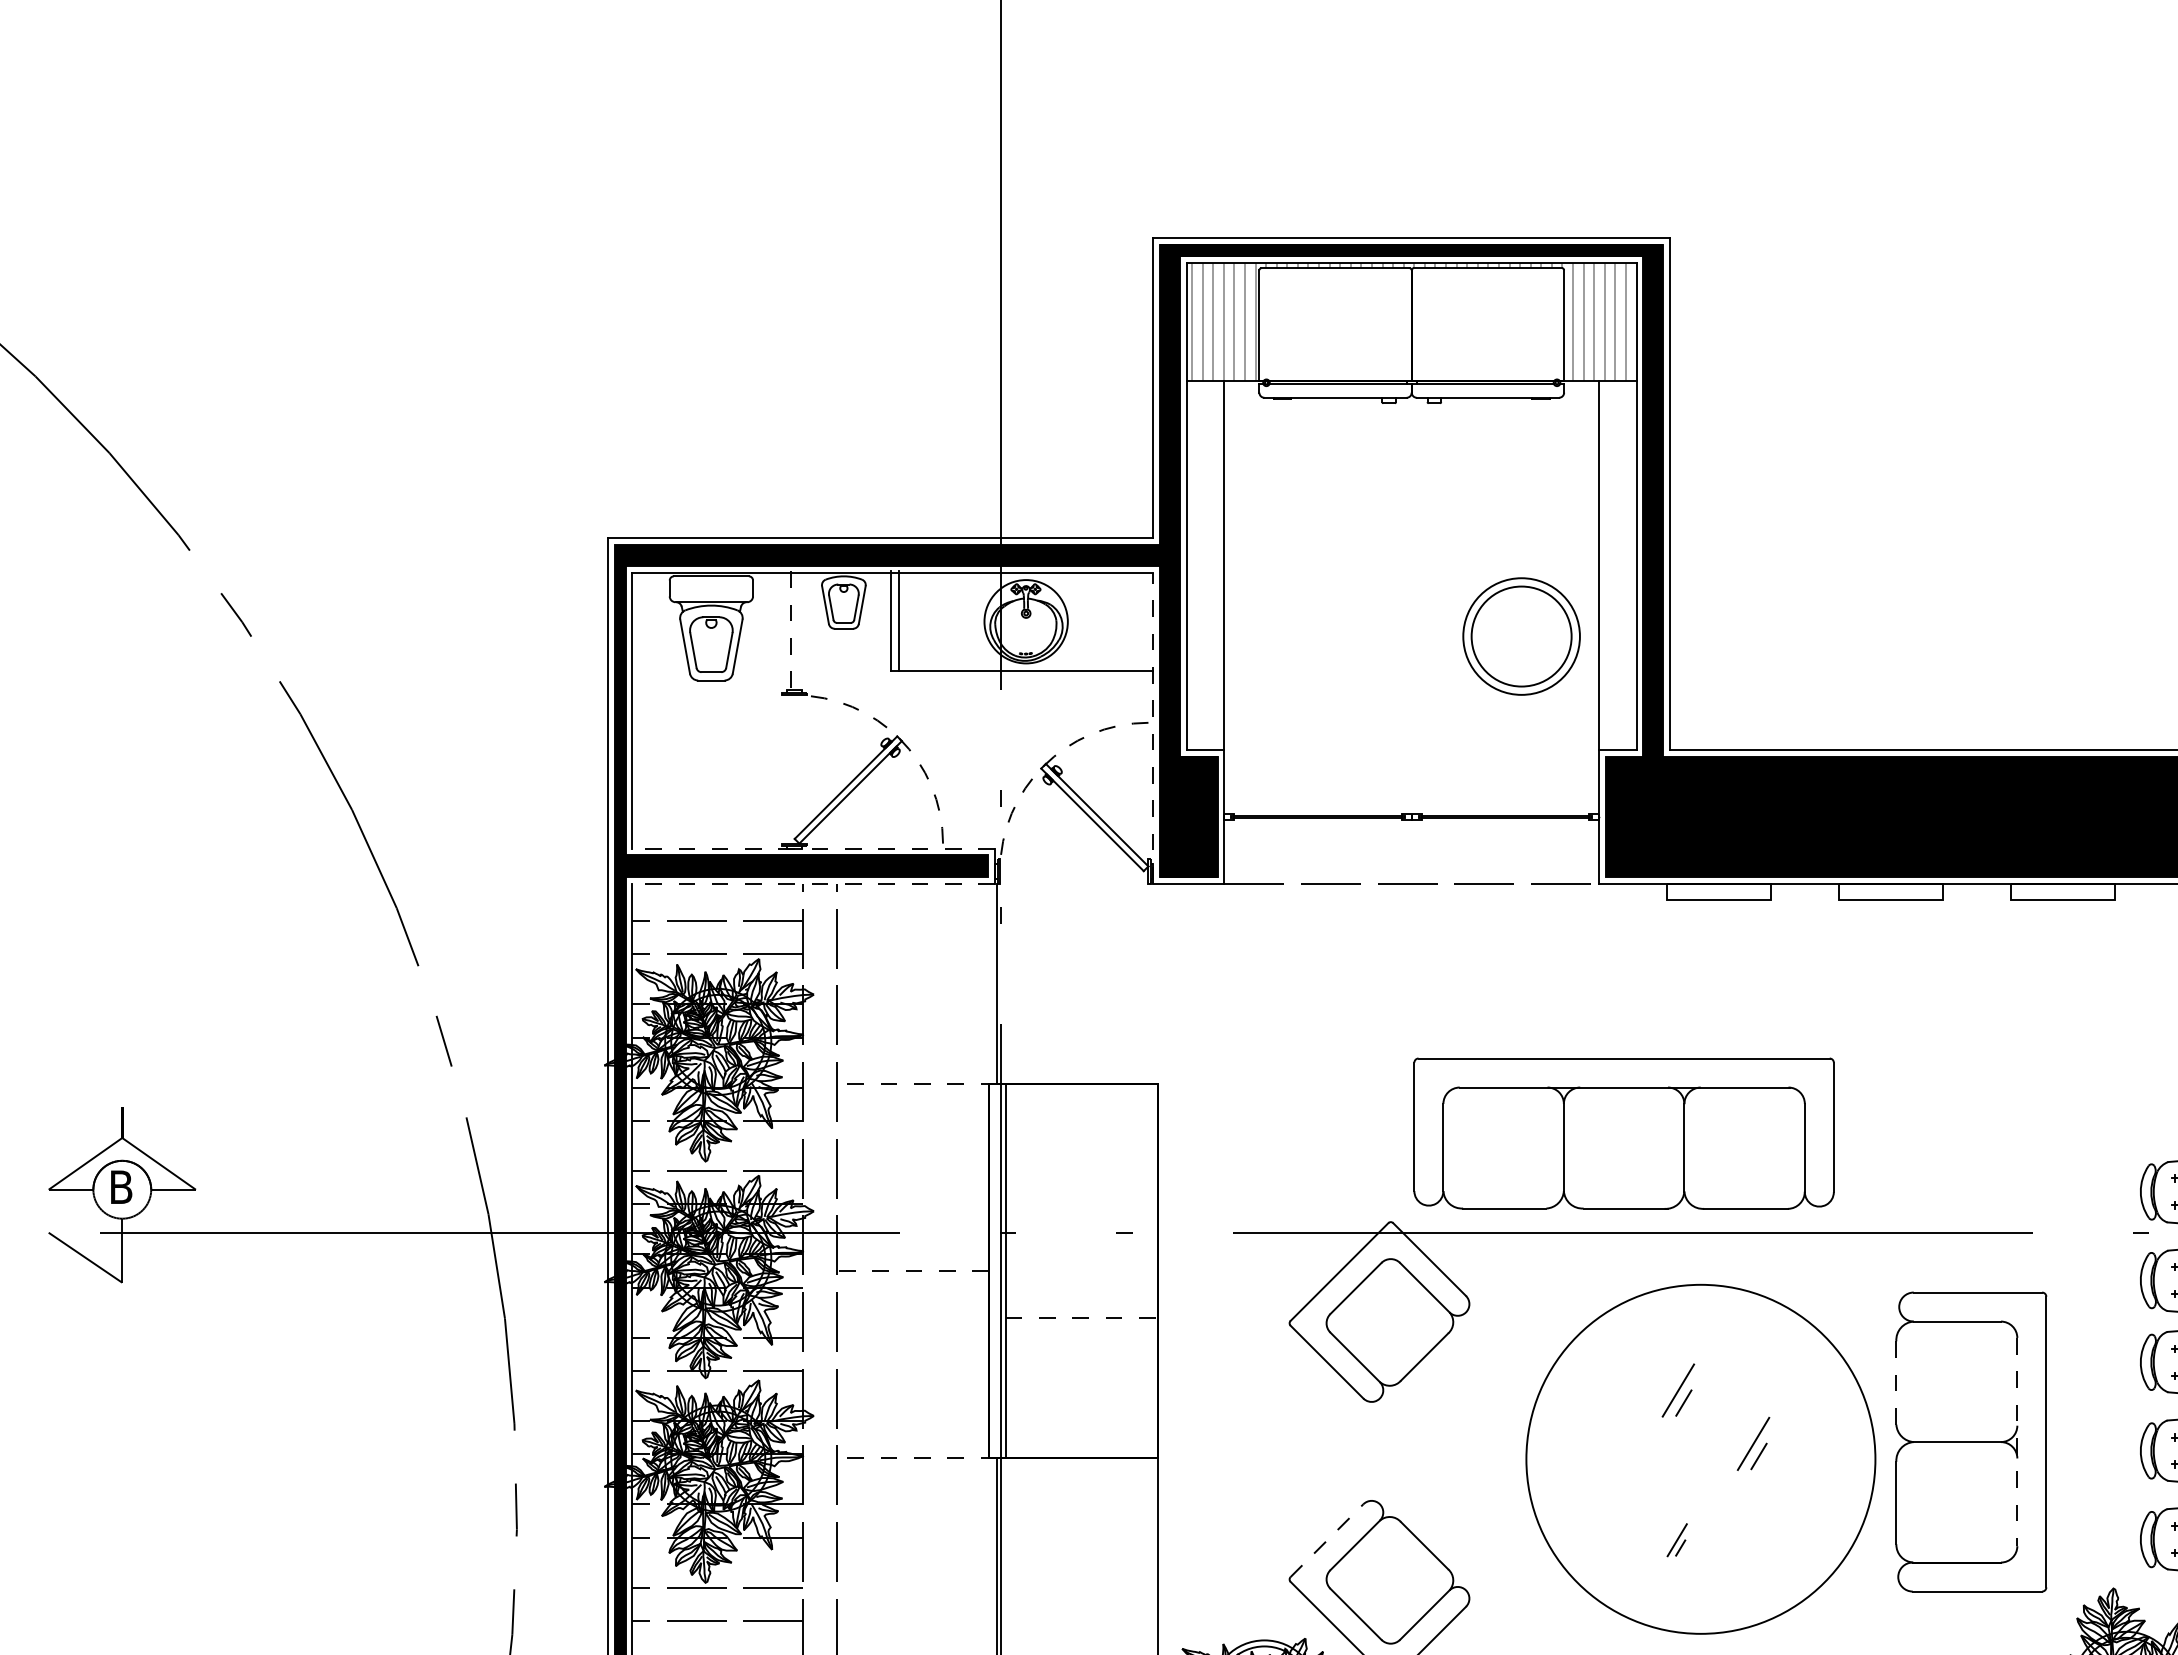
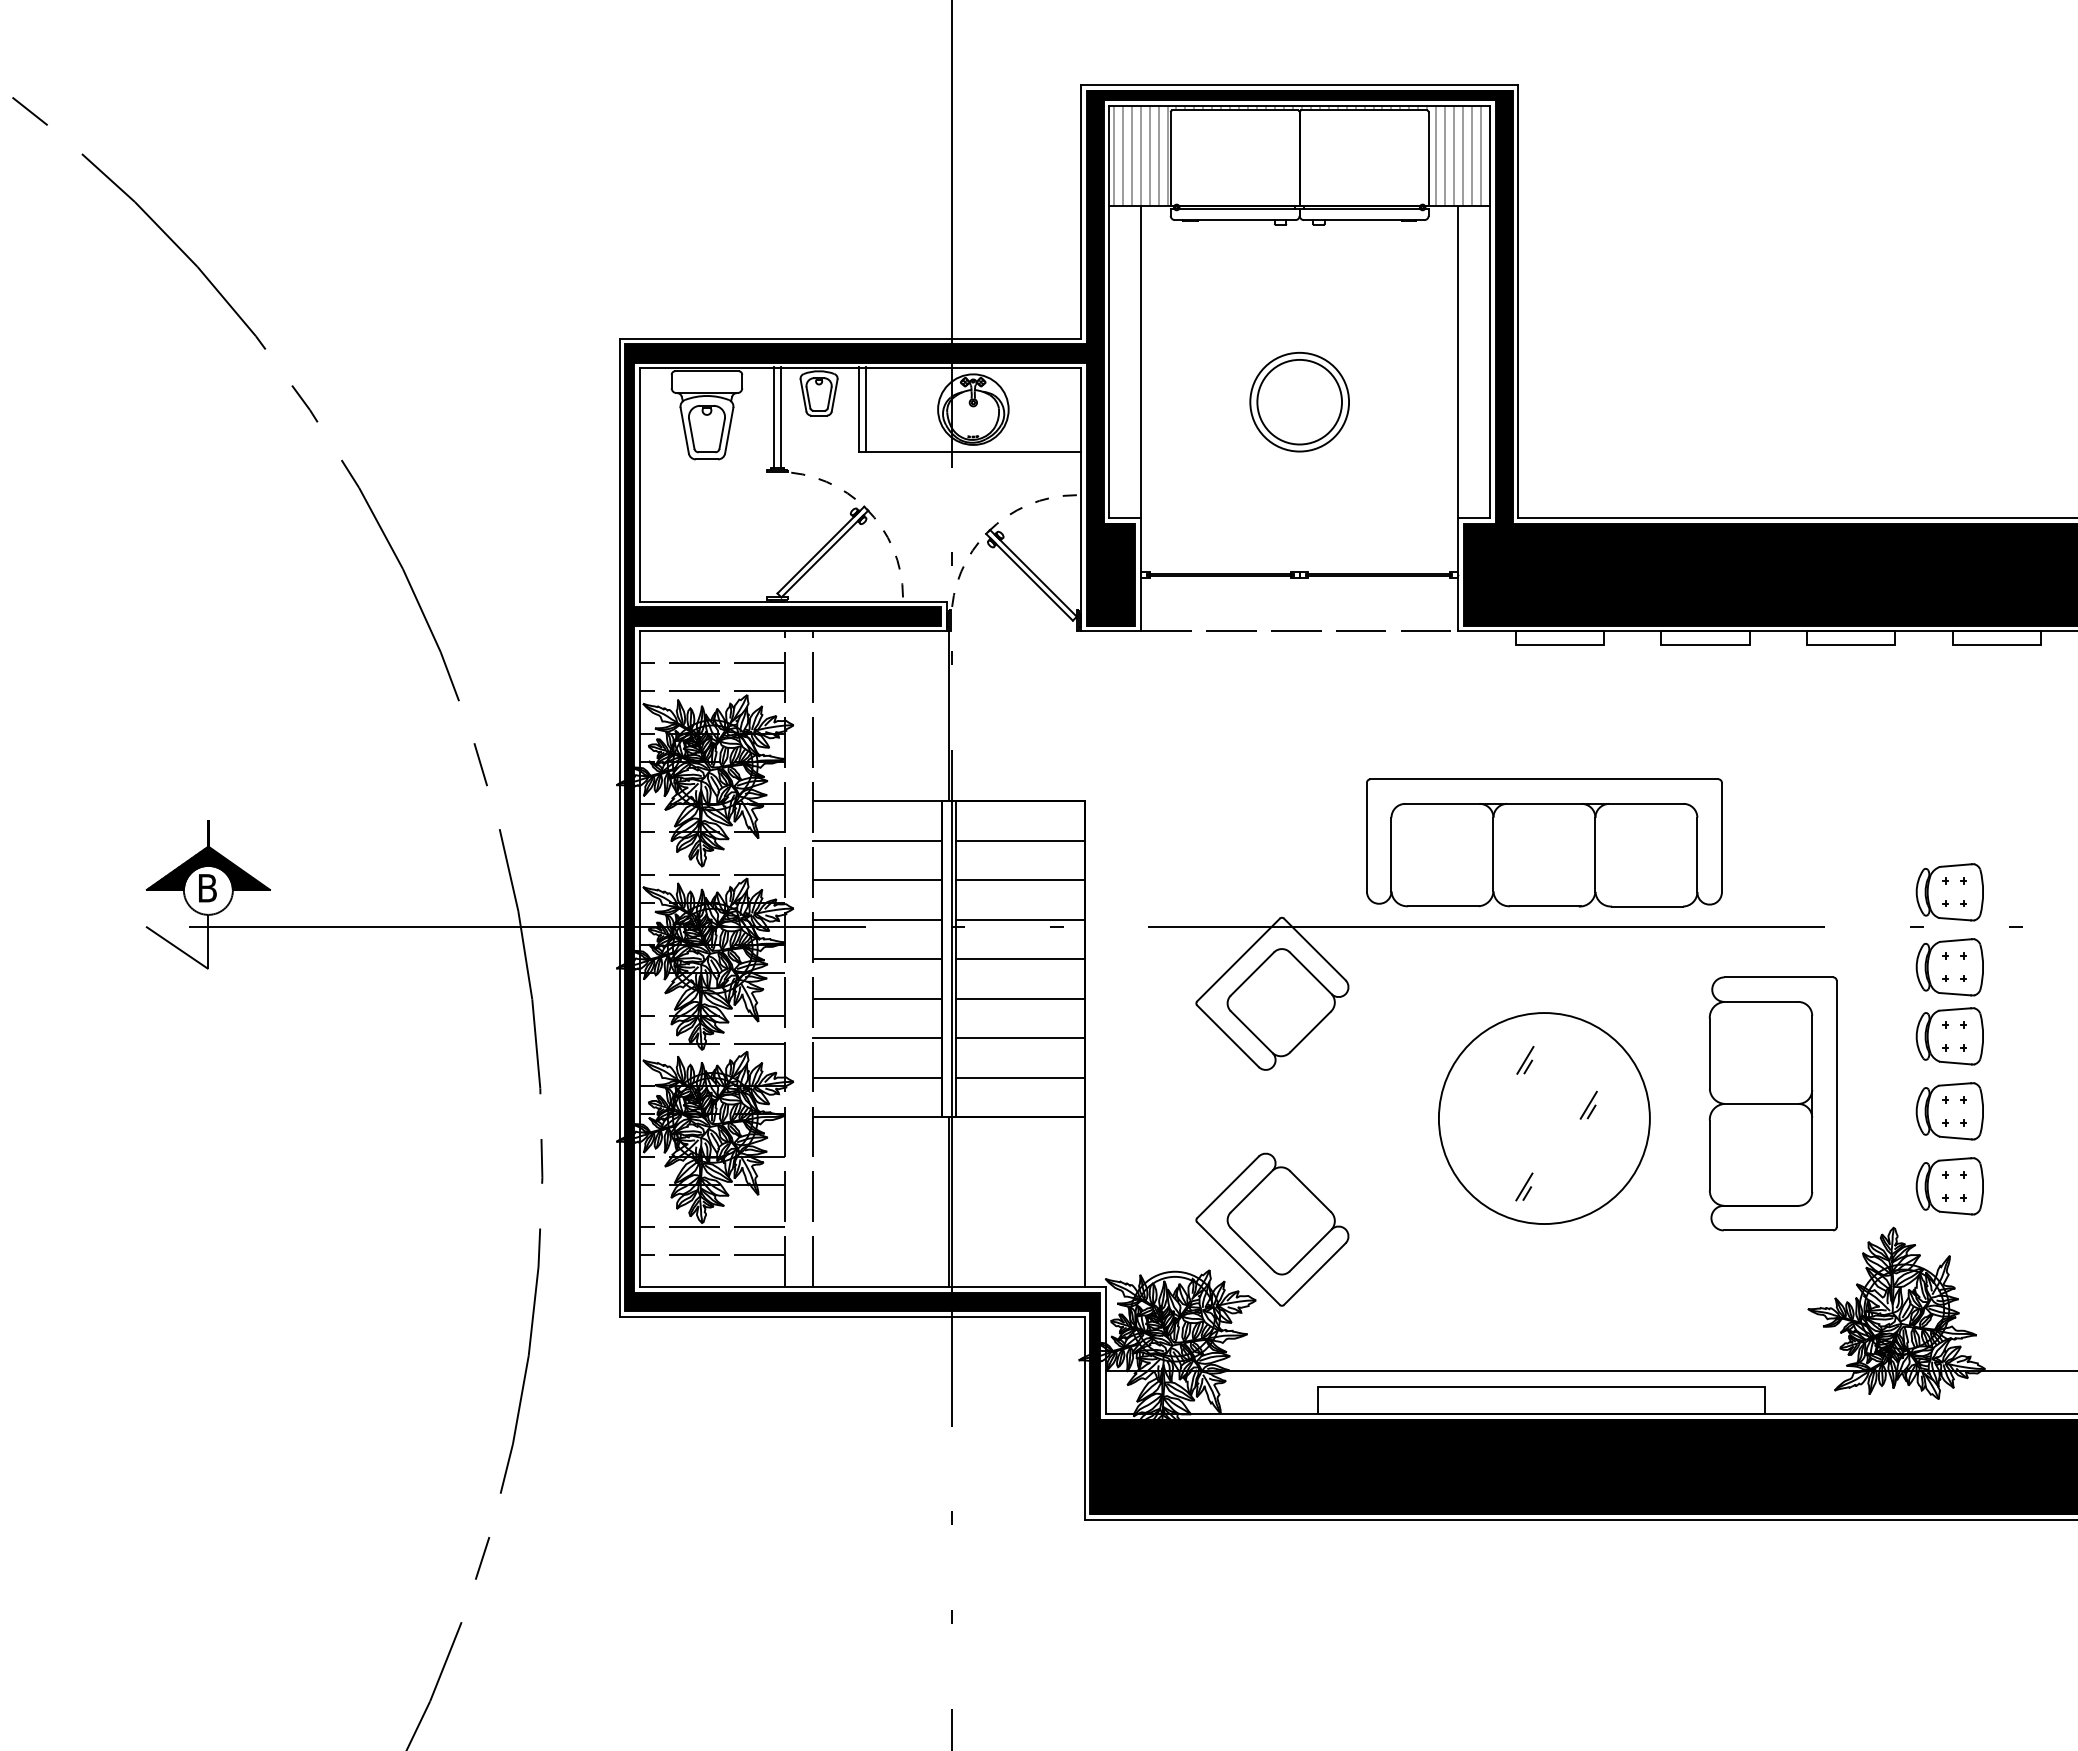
line: (789, 631) -> (773, 417), dashed -> solid
line: (799, 631) -> (781, 417), added
part: (1521, 635) -> (1299, 401), moved
line: (1153, 727) -> (1081, 499), dashed -> solid
line: (813, 848) -> (793, 601), dashed -> solid
line: (813, 883) -> (793, 631), dashed -> solid
line: (916, 1084) -> (880, 801), dashed -> solid
line: (912, 1130) -> (877, 840), added
line: (1080, 1130) -> (1019, 840), added
part: (1624, 1133) -> (1544, 842), moved
hatch: (122, 1163) -> (208, 868), added
line: (912, 1178) -> (877, 880), added
line: (1080, 1178) -> (1019, 880), added
line: (912, 1224) -> (877, 919), added
line: (1080, 1224) -> (1019, 919), added
line: (911, 1271) -> (876, 959), dashed -> solid
line: (1080, 1271) -> (1019, 959), added
line: (912, 1317) -> (877, 998), added
line: (1081, 1317) -> (1020, 998), dashed -> solid
line: (912, 1364) -> (877, 1038), added
line: (1080, 1364) -> (1019, 1038), added
line: (1895, 1383) -> (1709, 1054), dashed -> solid
part: (1678, 1390) -> (1525, 1060), size x0.62
line: (912, 1410) -> (877, 1077), added
line: (1080, 1410) -> (1019, 1077), added
part: (1753, 1442) -> (1588, 1104), size x0.62
line: (2017, 1442) -> (1812, 1104), dashed -> solid
line: (916, 1458) -> (880, 1117), dashed -> solid
circle: (1699, 1459) -> (1543, 1118), size x0.71
line: (1326, 1540) -> (1227, 1187), dashed -> solid

